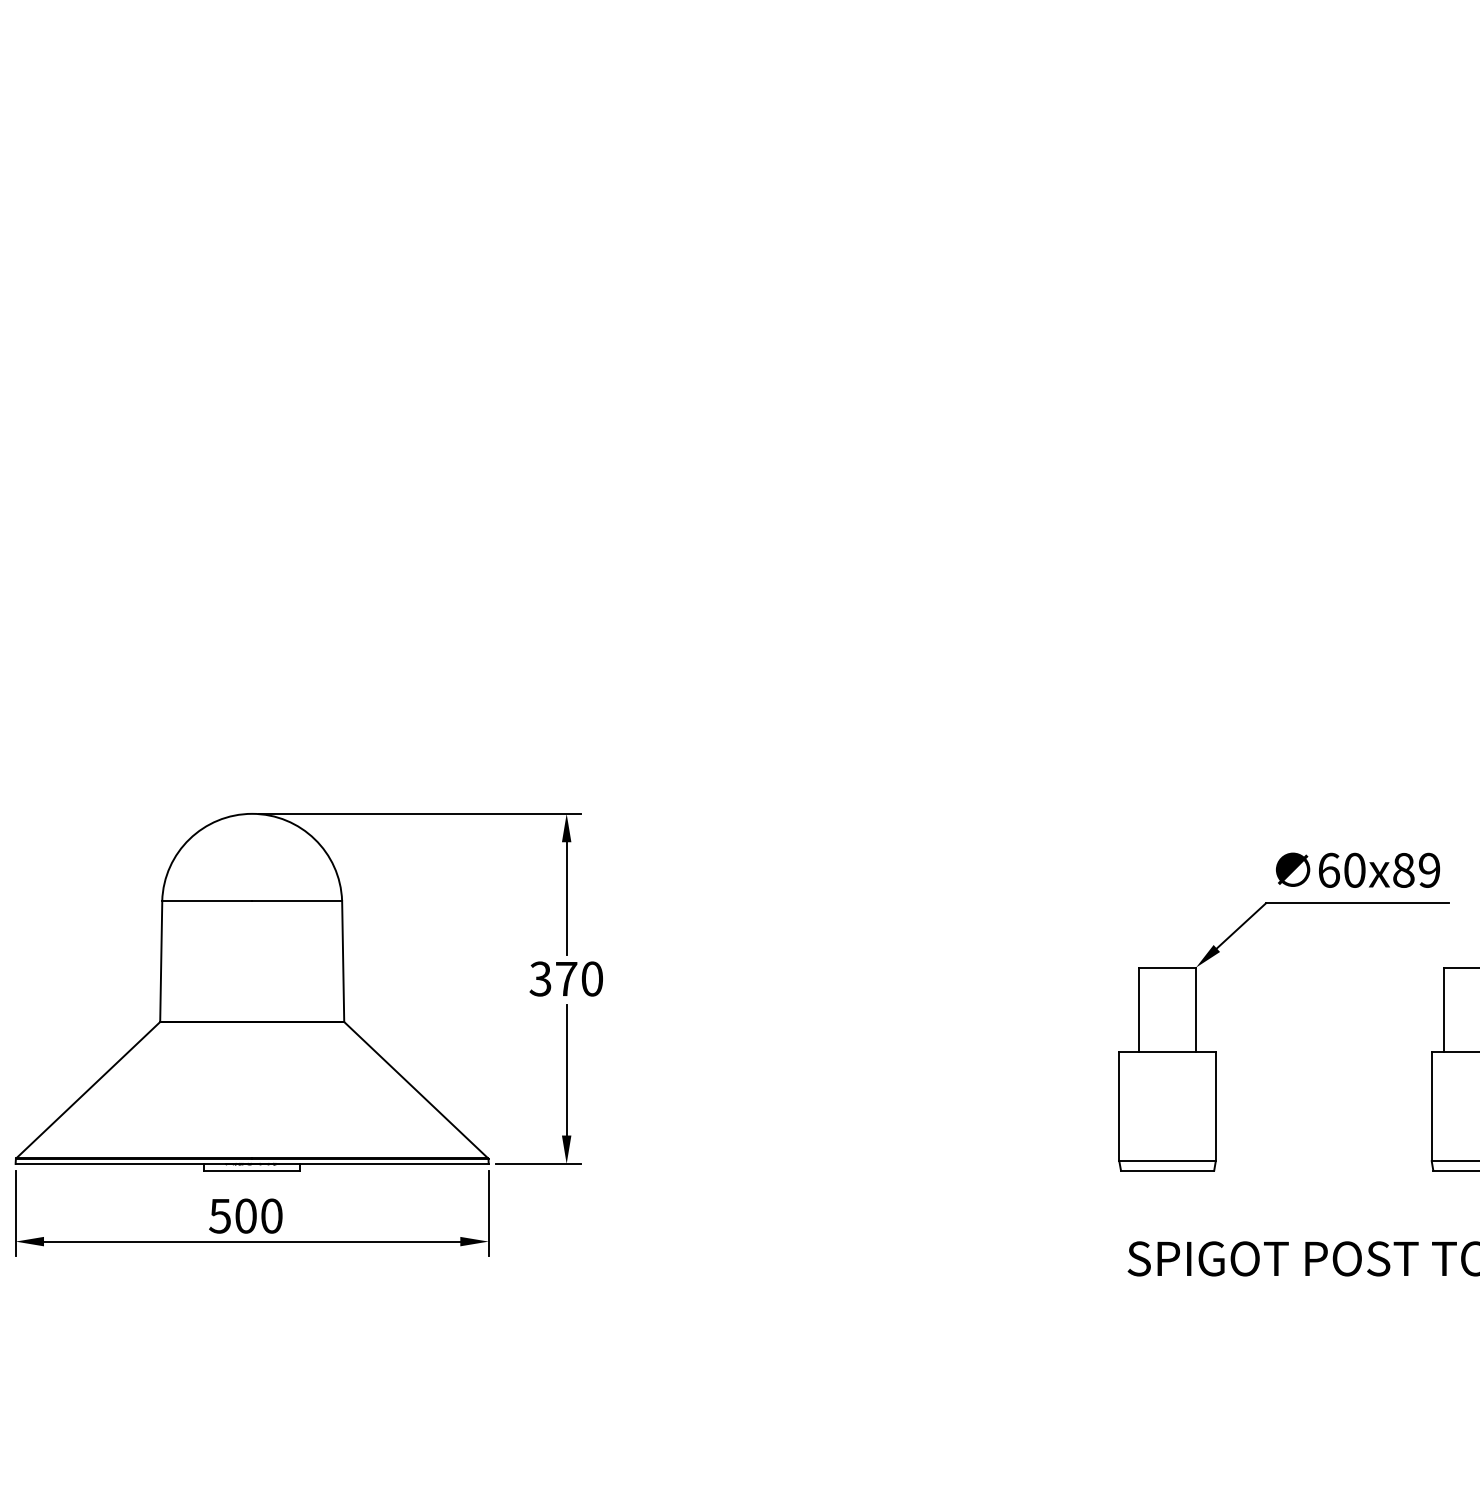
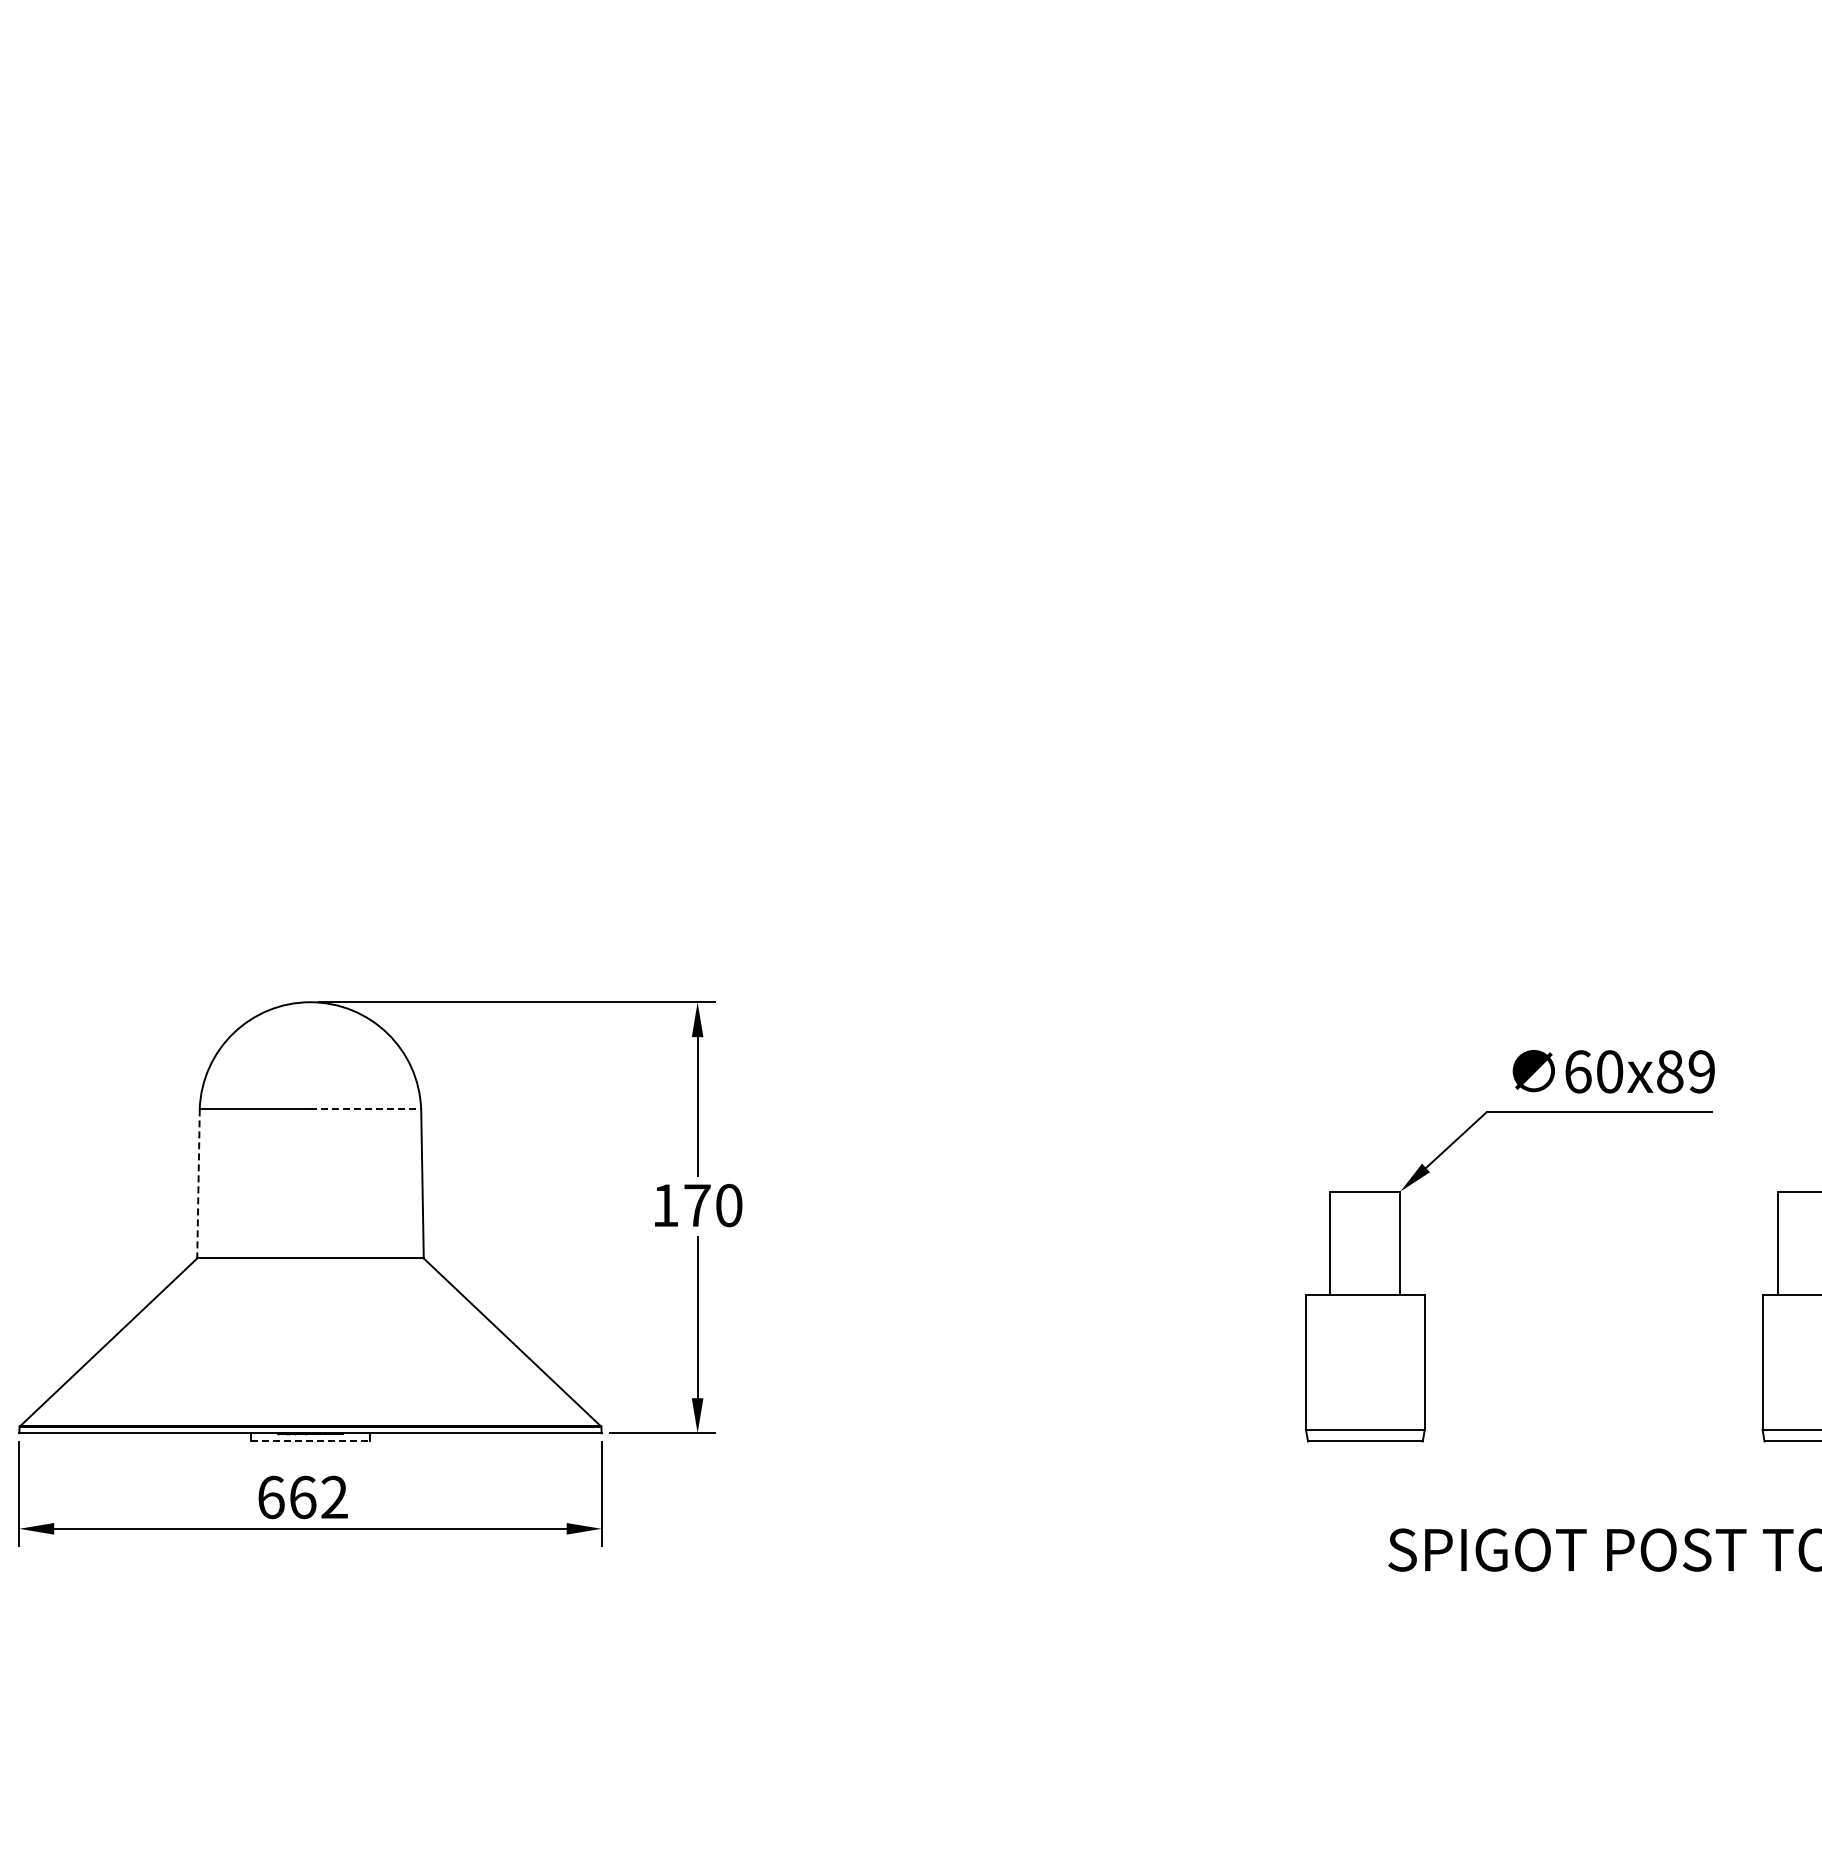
text: (1357, 870) -> (1613, 1071), moved
line: (297, 900) -> (366, 1109), solid -> dashed
line: (161, 961) -> (198, 1183), solid -> dashed
text: (539, 978) -> (664, 1205), 370 -> 170
part: (1216, 1051) -> (1425, 1294), moved
line: (252, 1170) -> (310, 1441), solid -> dashed
text: (245, 1216) -> (302, 1497), 500 -> 662

